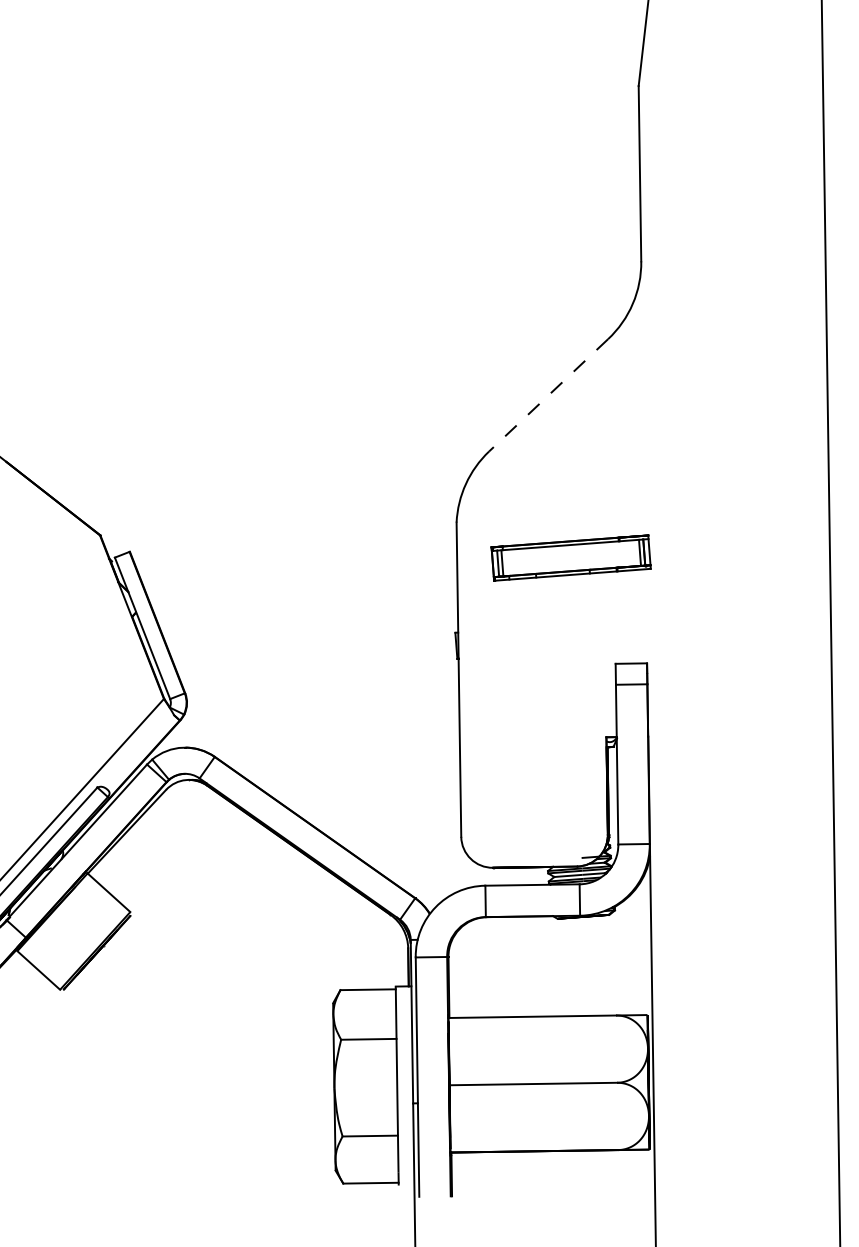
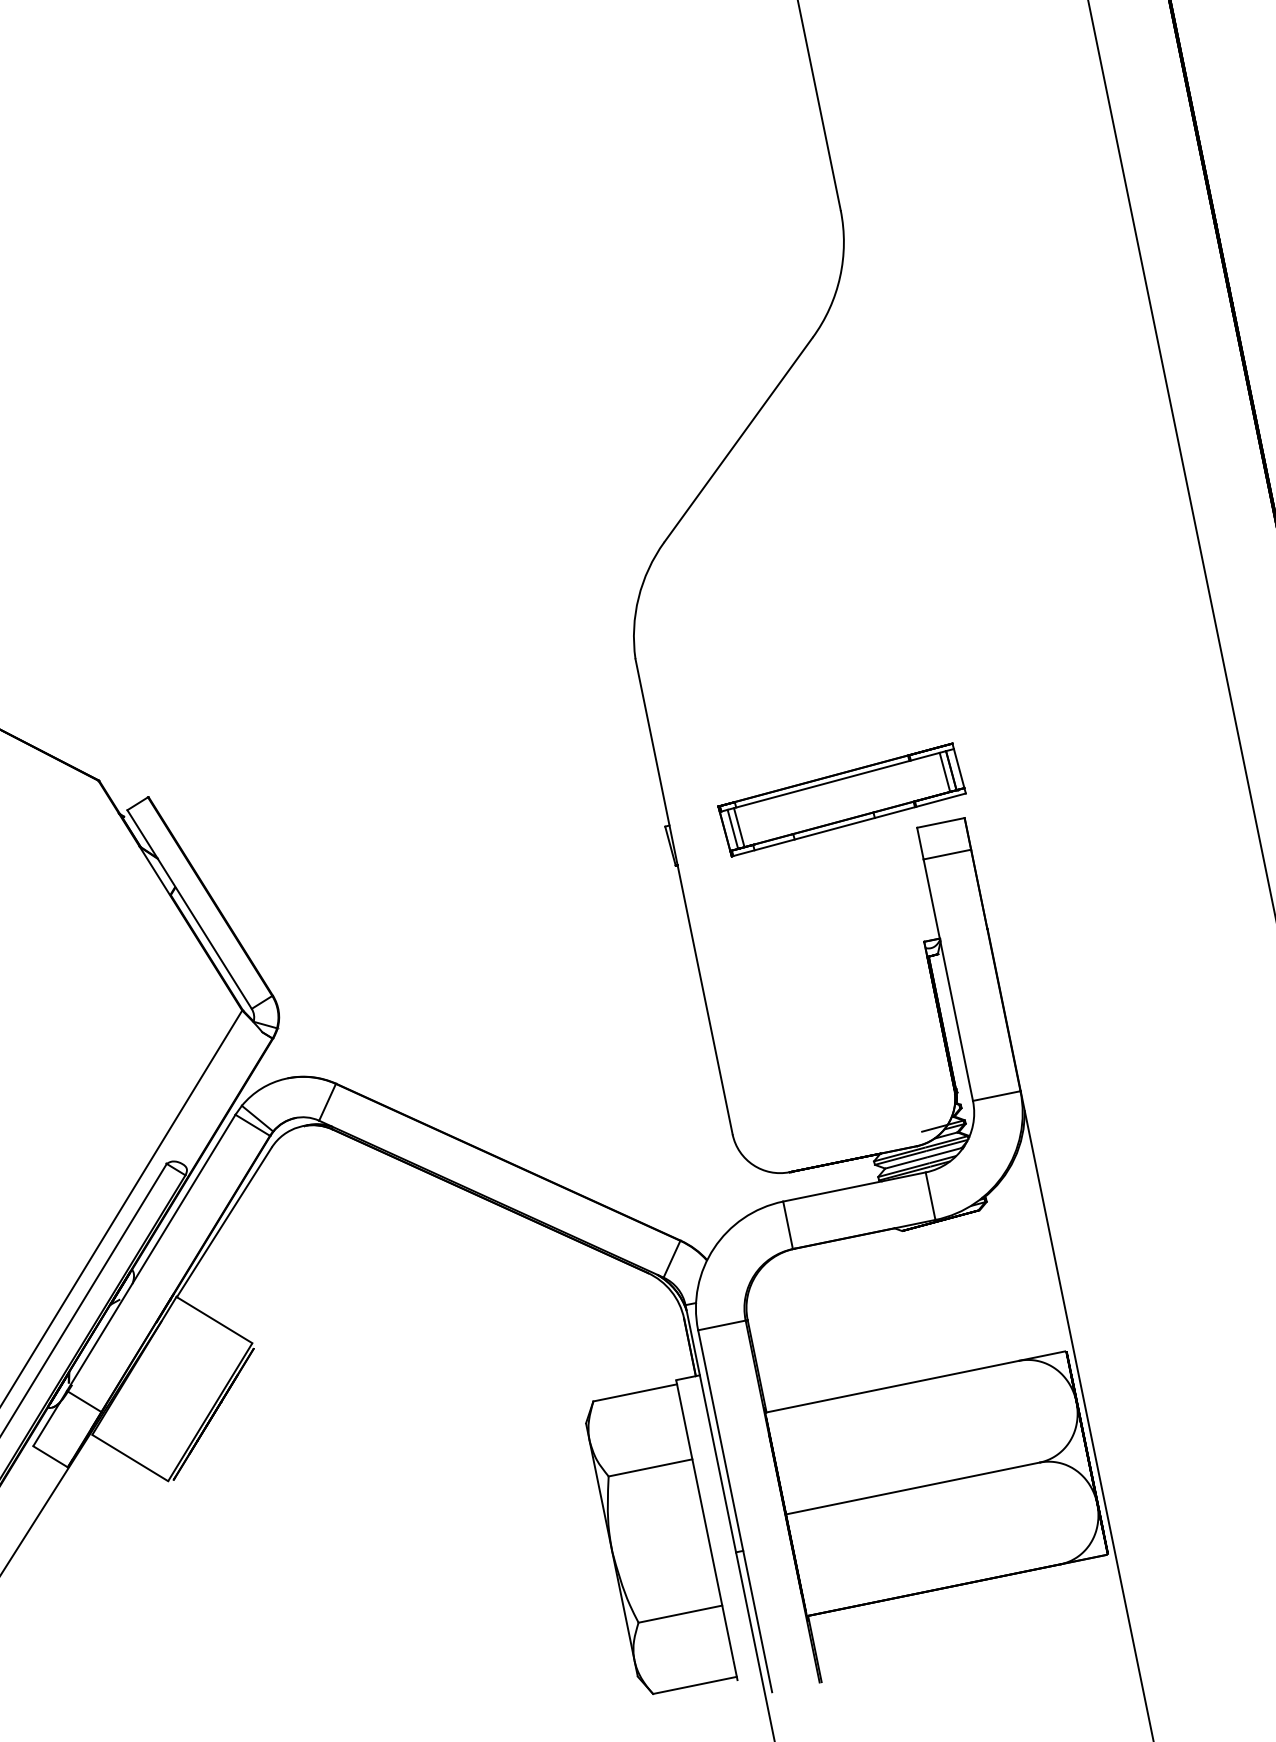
line: (548, 395) -> (738, 440), dashed -> solid
part: (570, 557) -> (840, 799), moved

